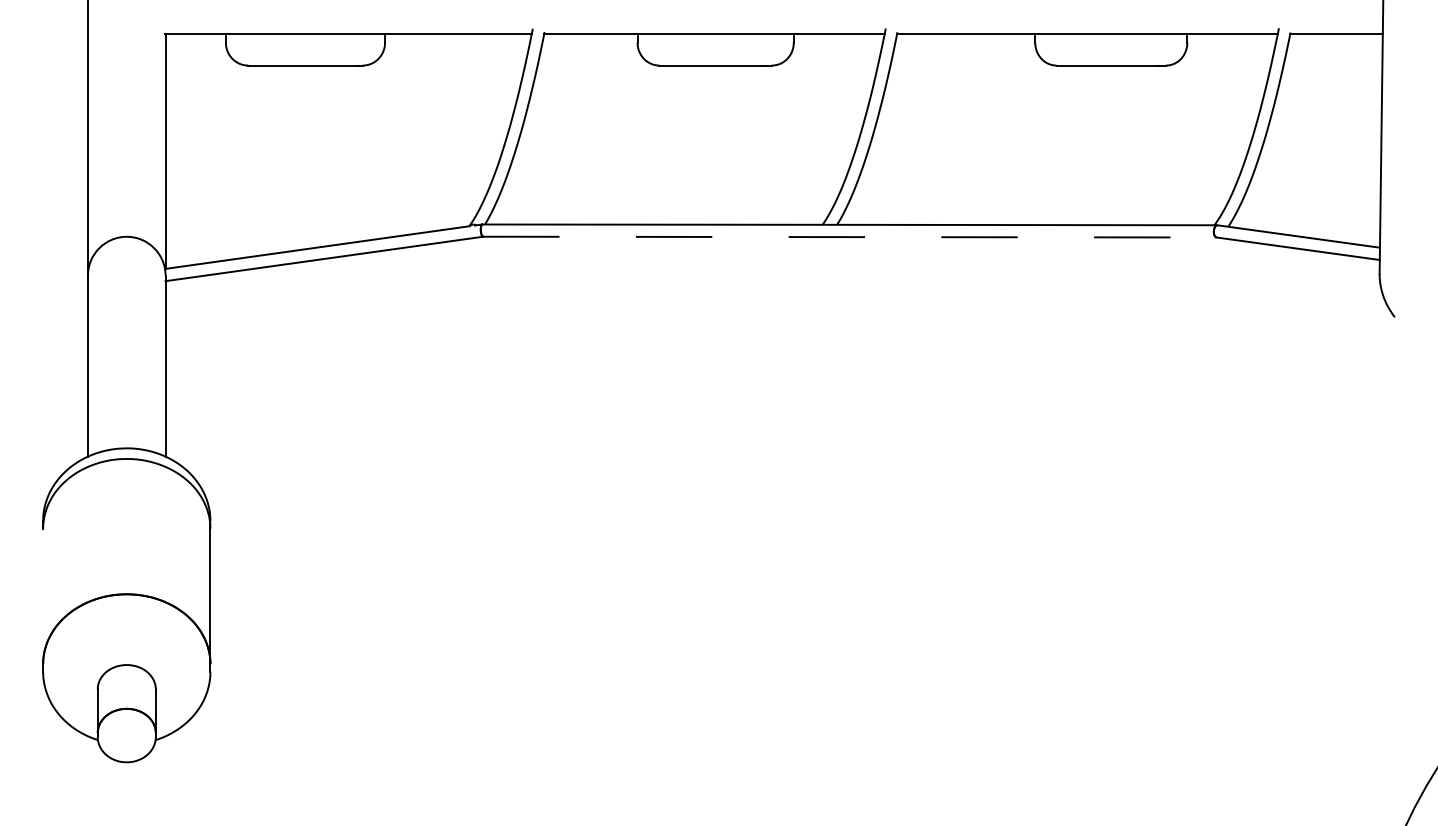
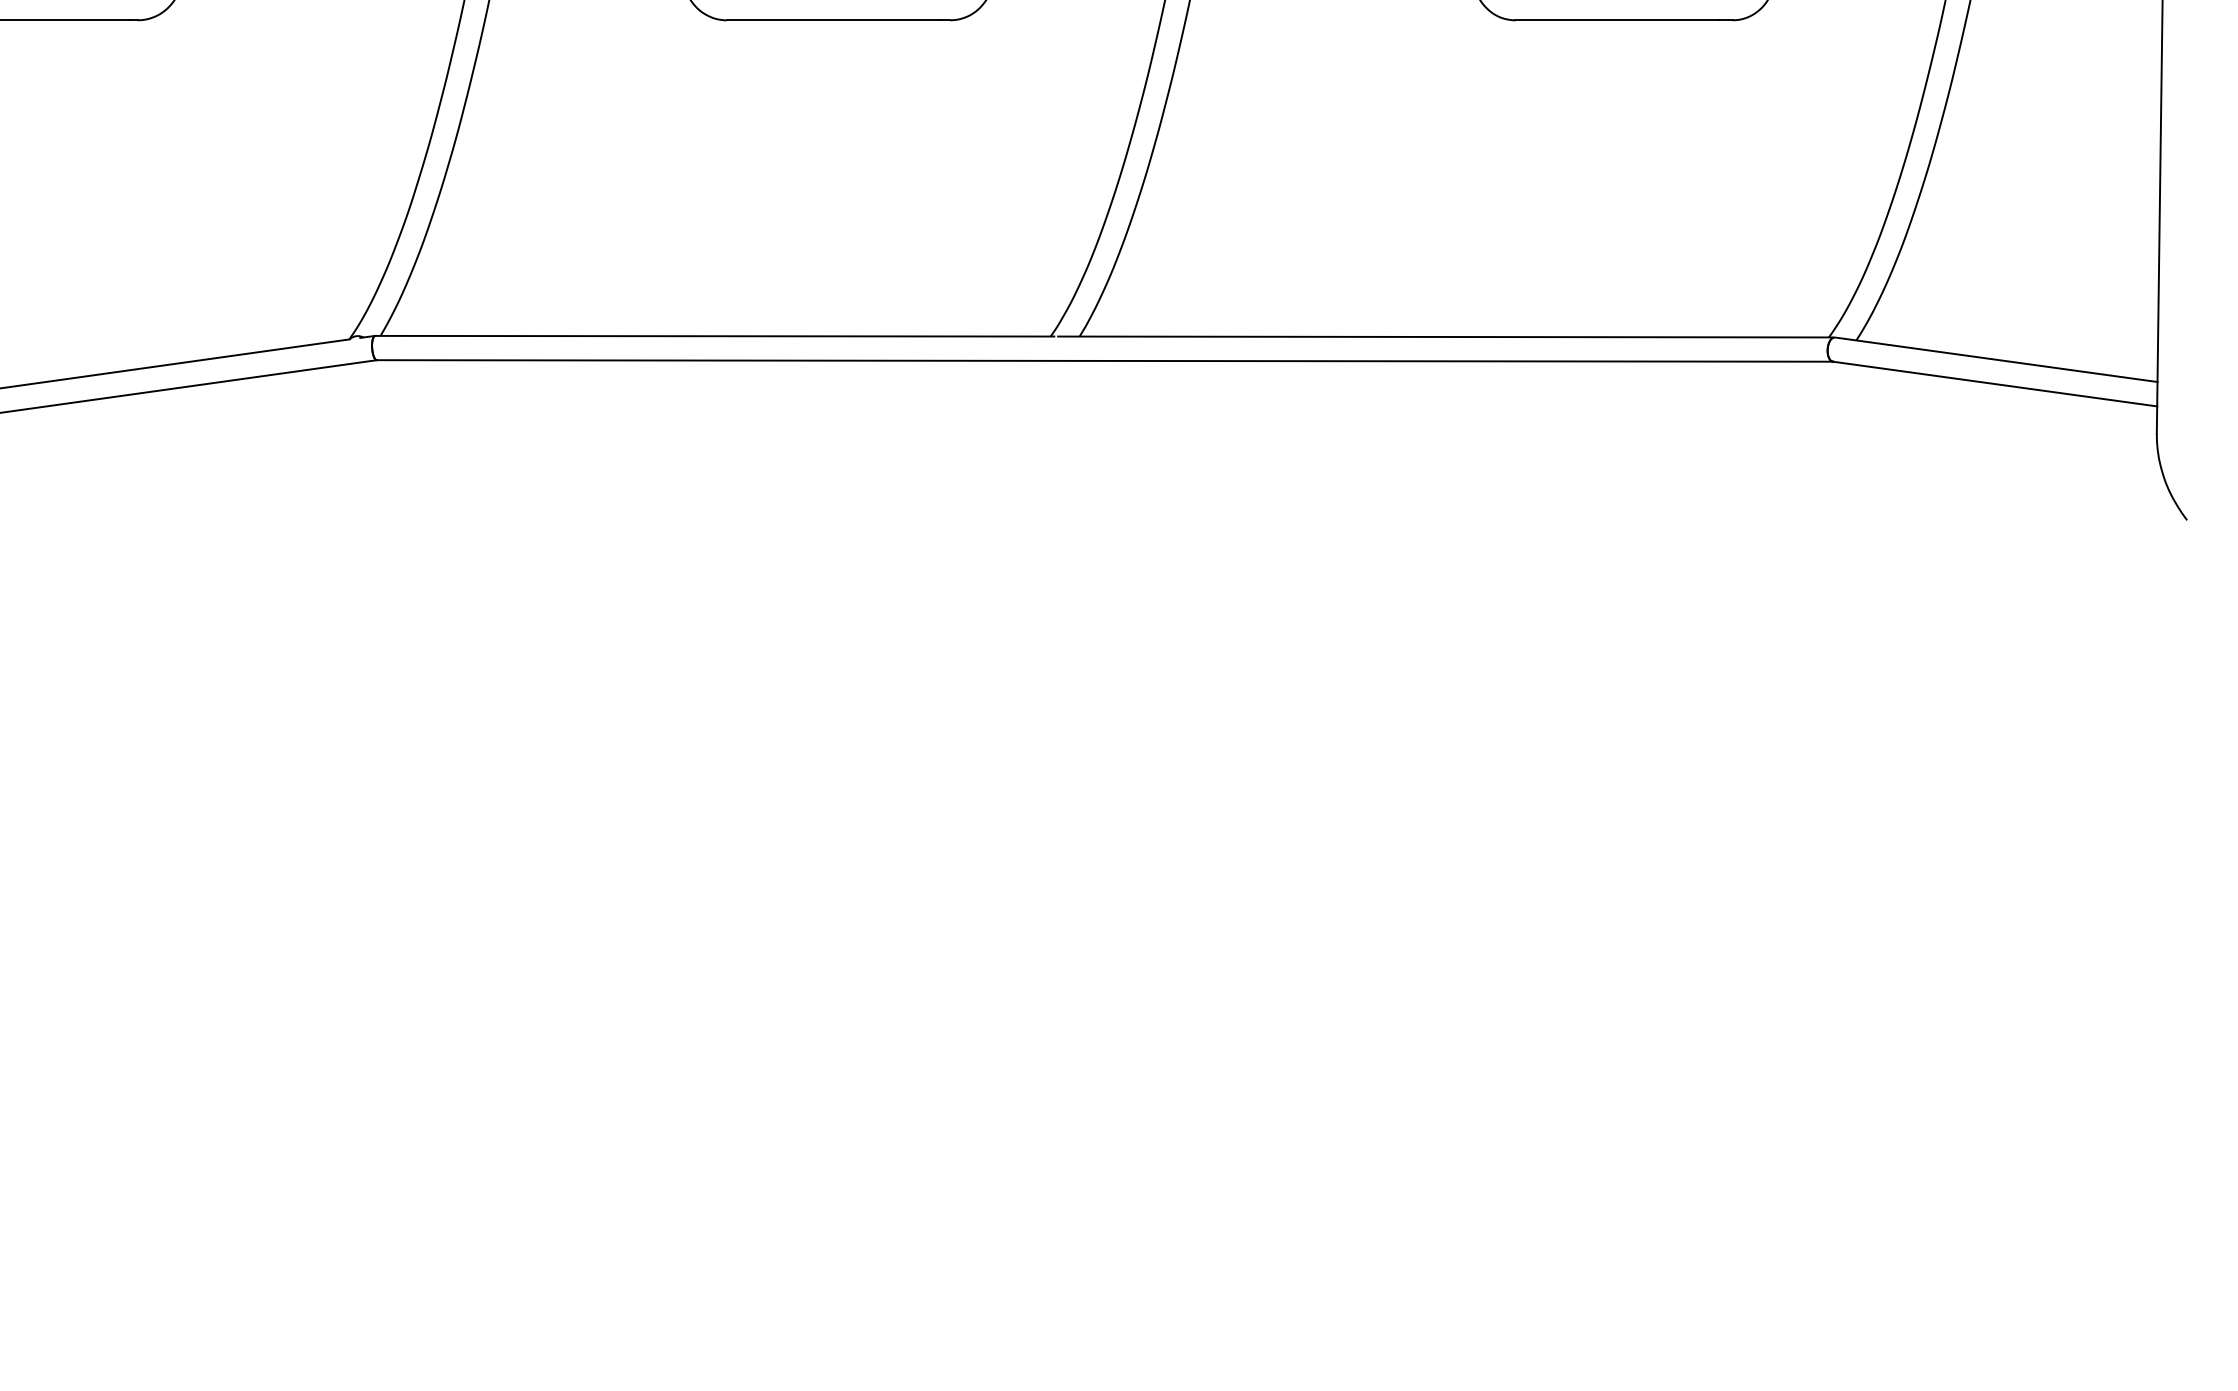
line: (849, 237) -> (1104, 361), dashed -> solid

